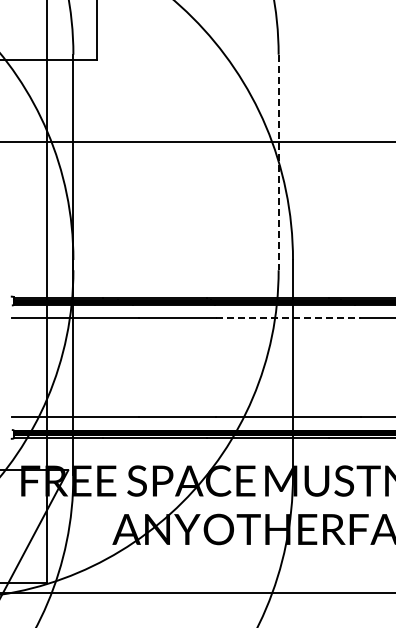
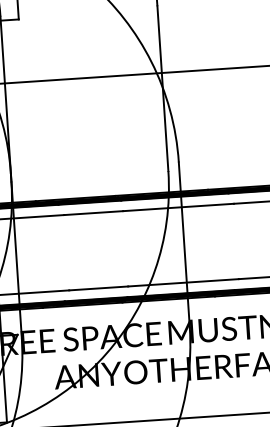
line: (278, 162) -> (162, 88), dashed -> solid
line: (289, 318) -> (179, 207), dashed -> solid

